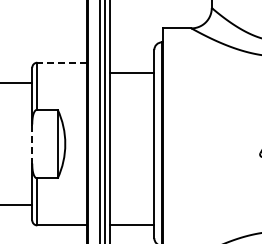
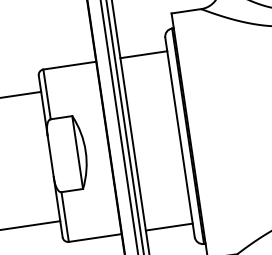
line: (62, 62) -> (69, 65), dashed -> solid
line: (132, 72) -> (144, 54), moved
line: (32, 144) -> (51, 156), dashed -> solid

